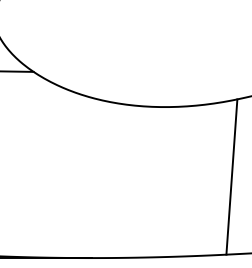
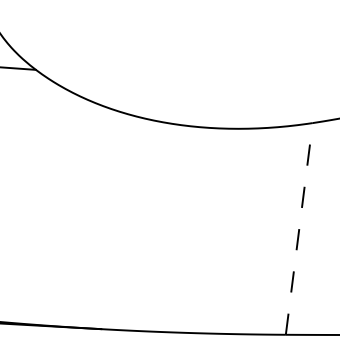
line: (231, 177) -> (298, 229), solid -> dashed

